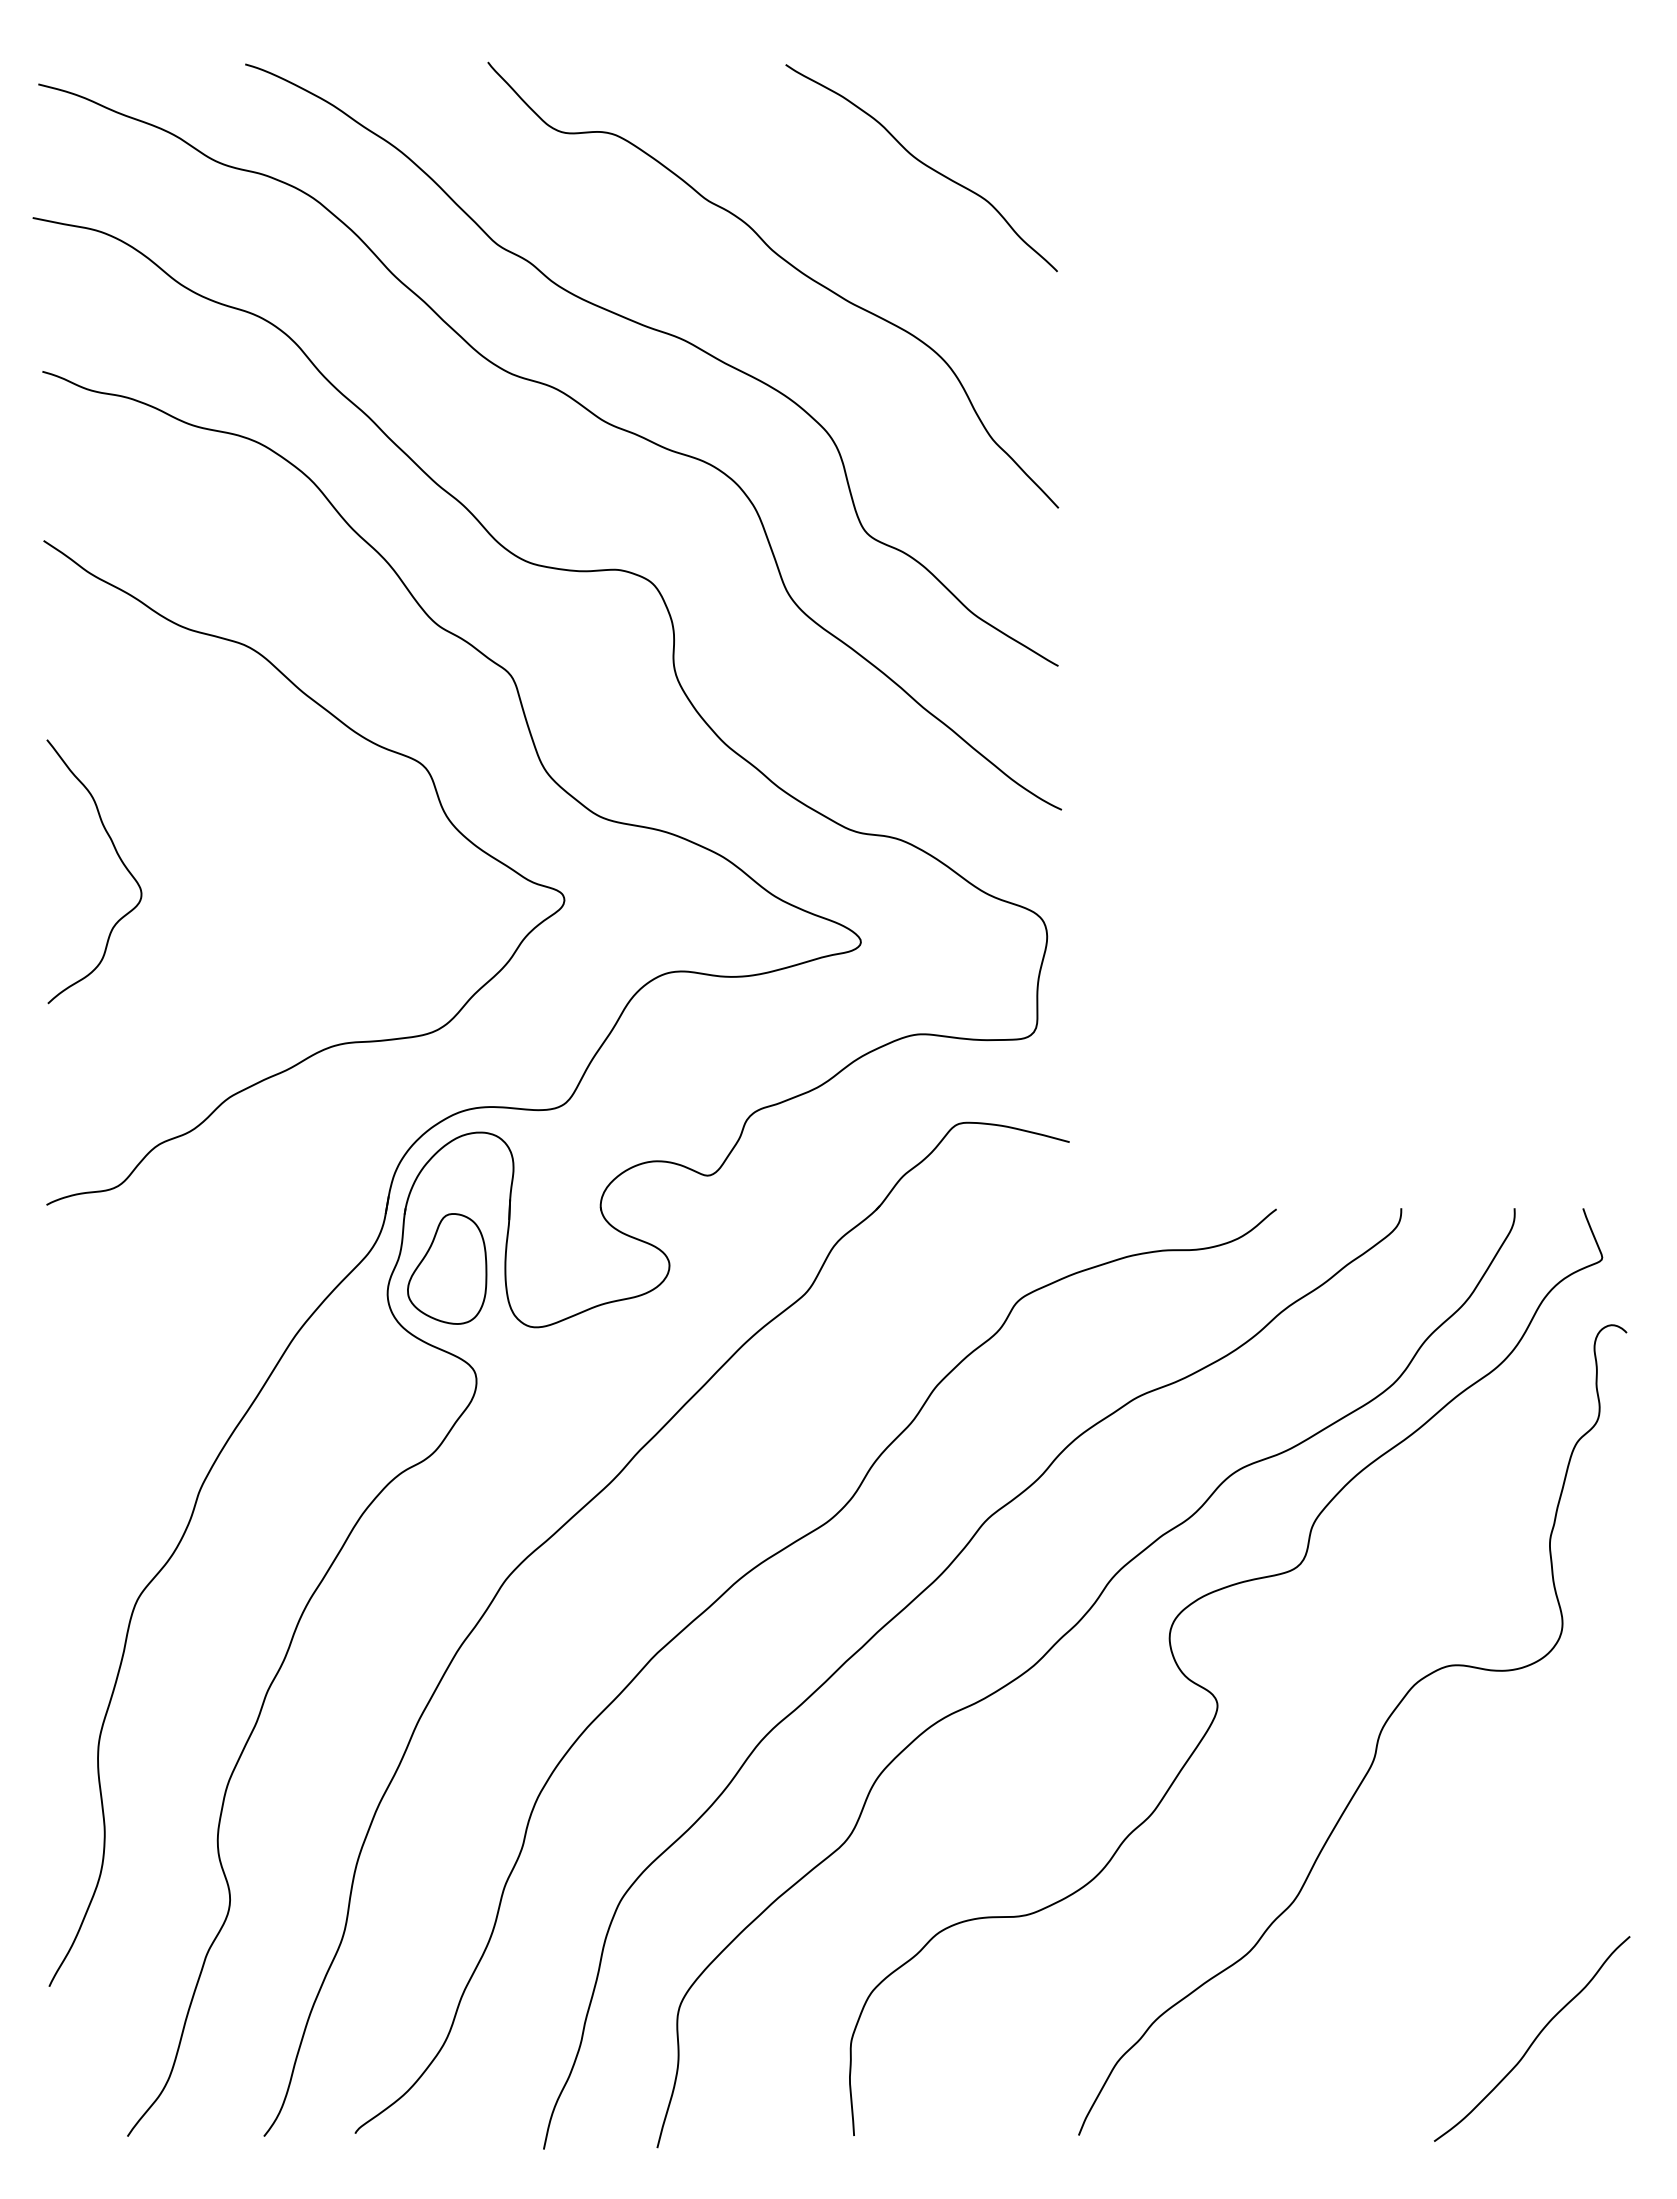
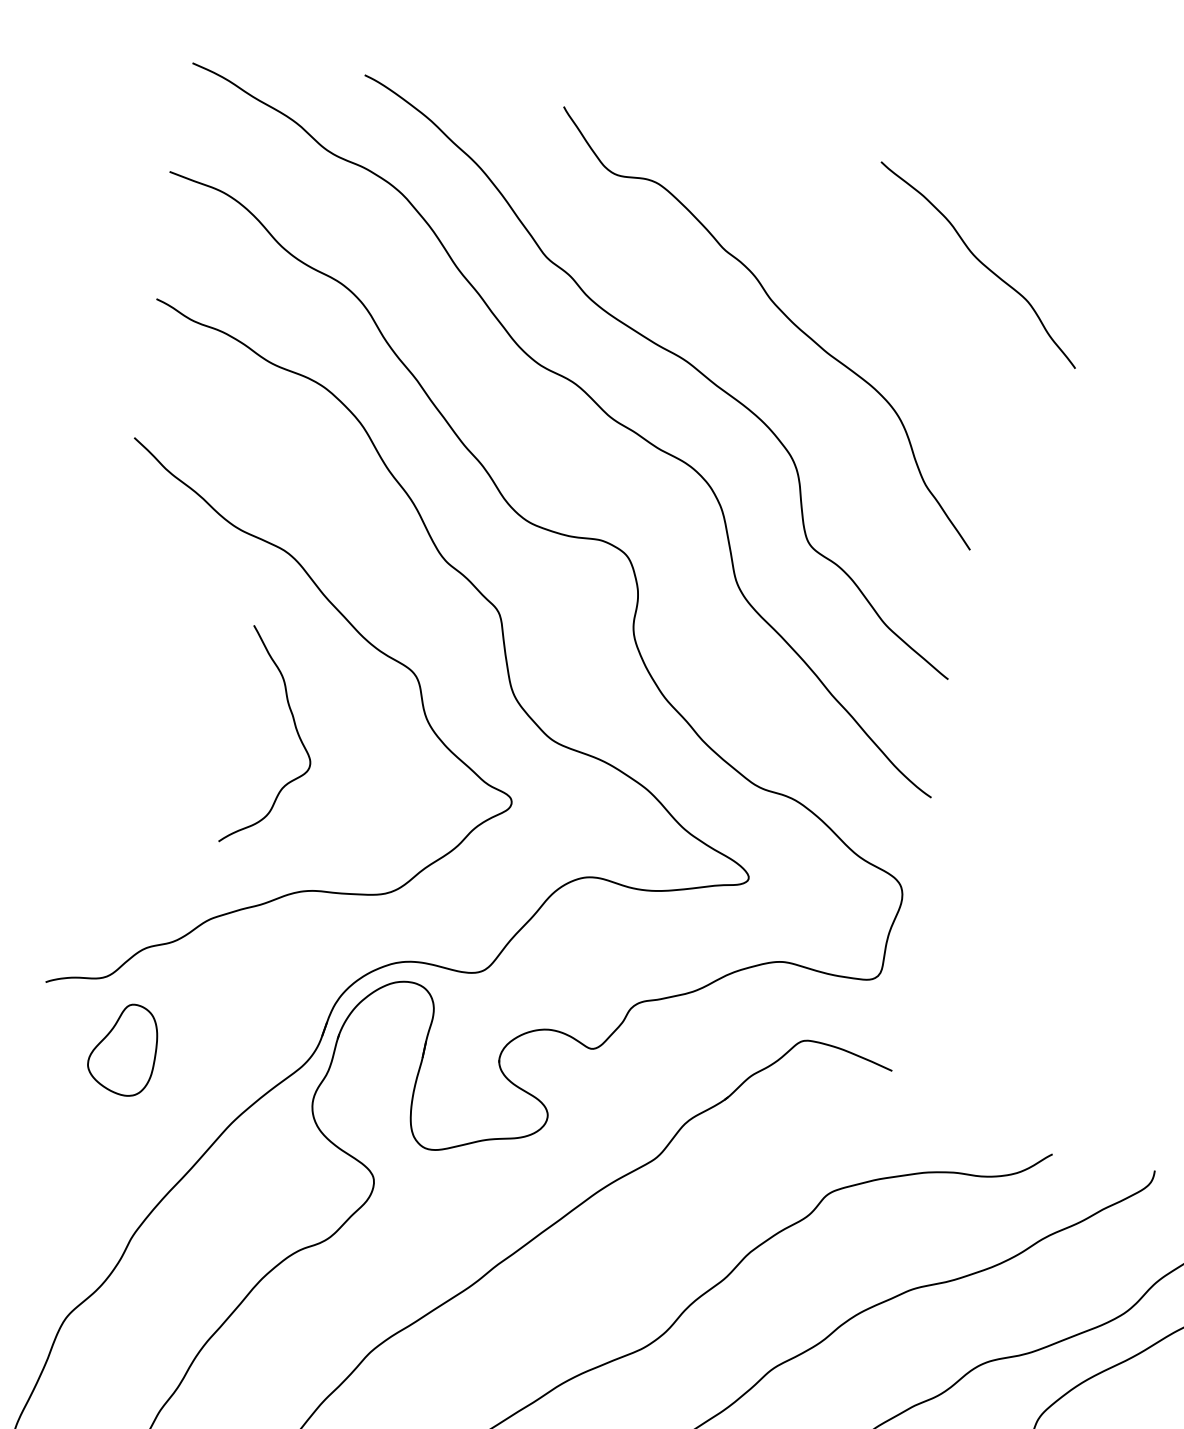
curve: (922, 164) -> (979, 262), moved
curve: (119, 859) -> (296, 733), moved
part: (447, 1268) -> (123, 1048), moved

